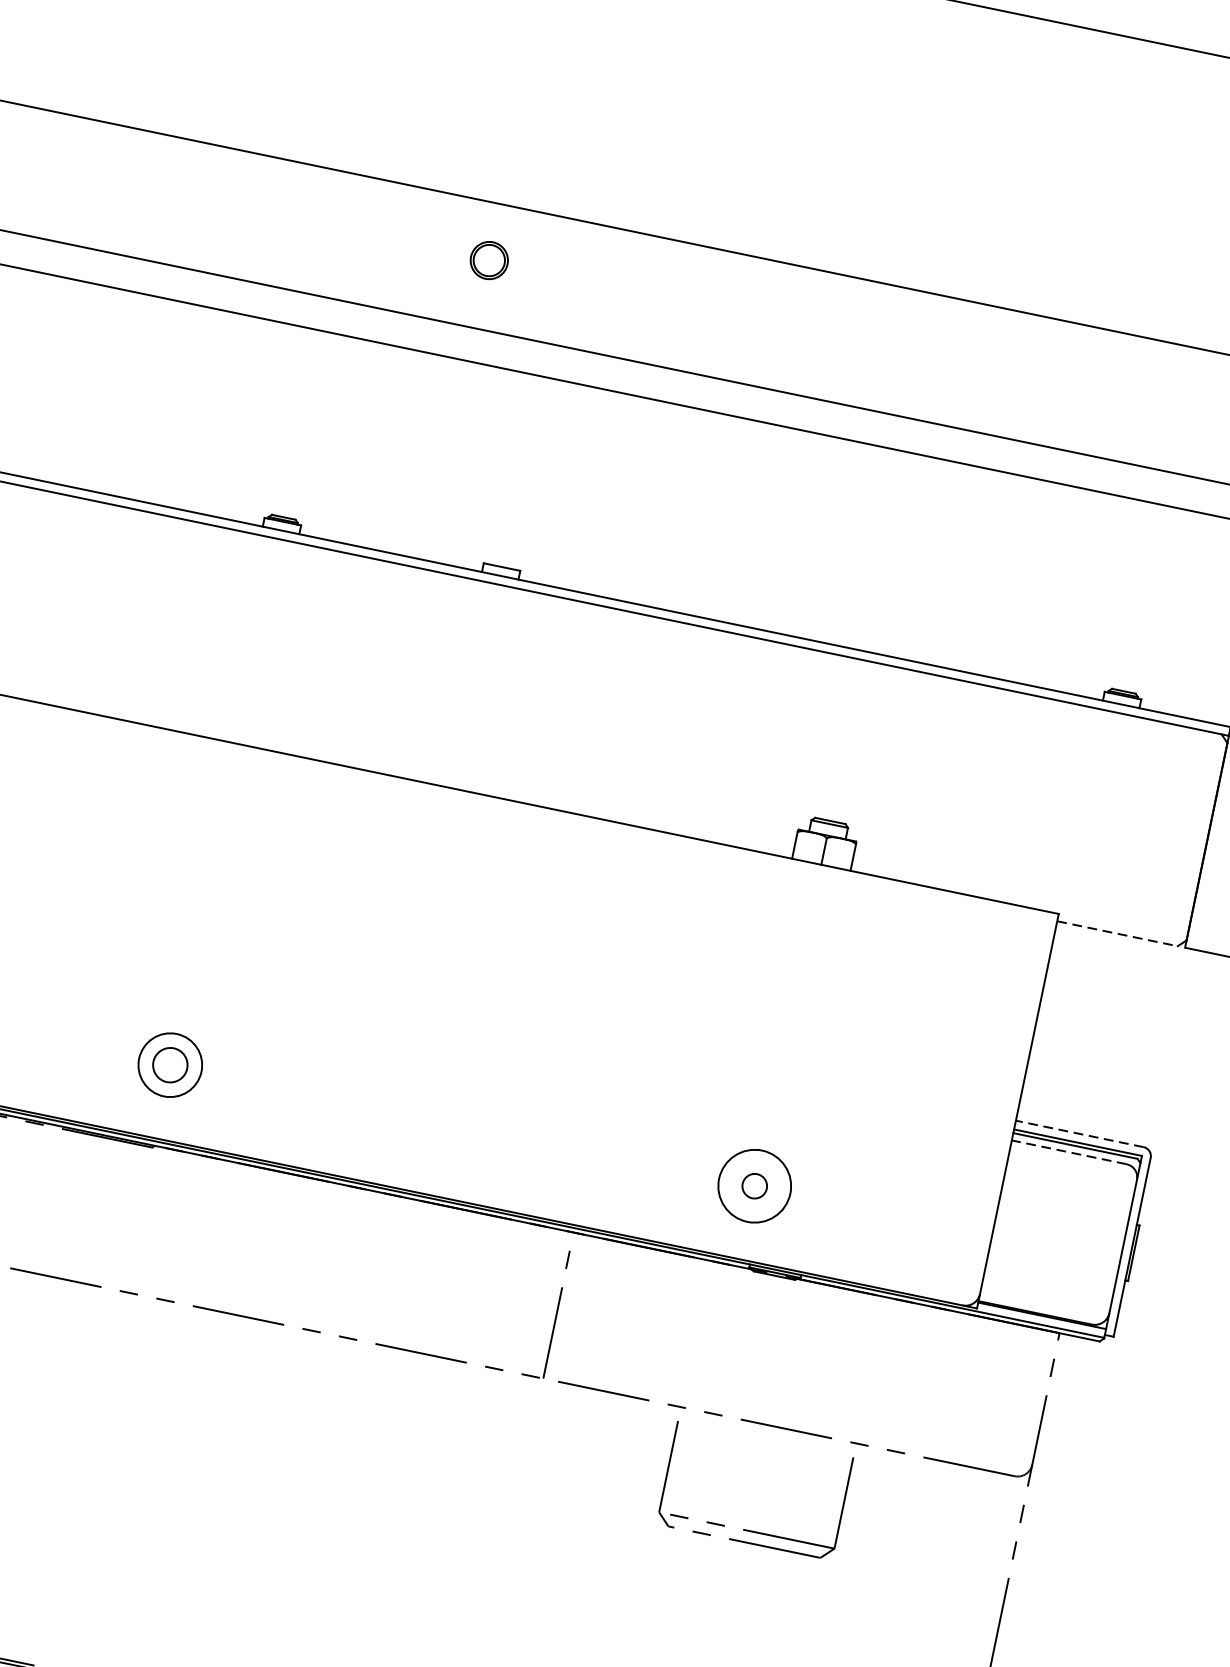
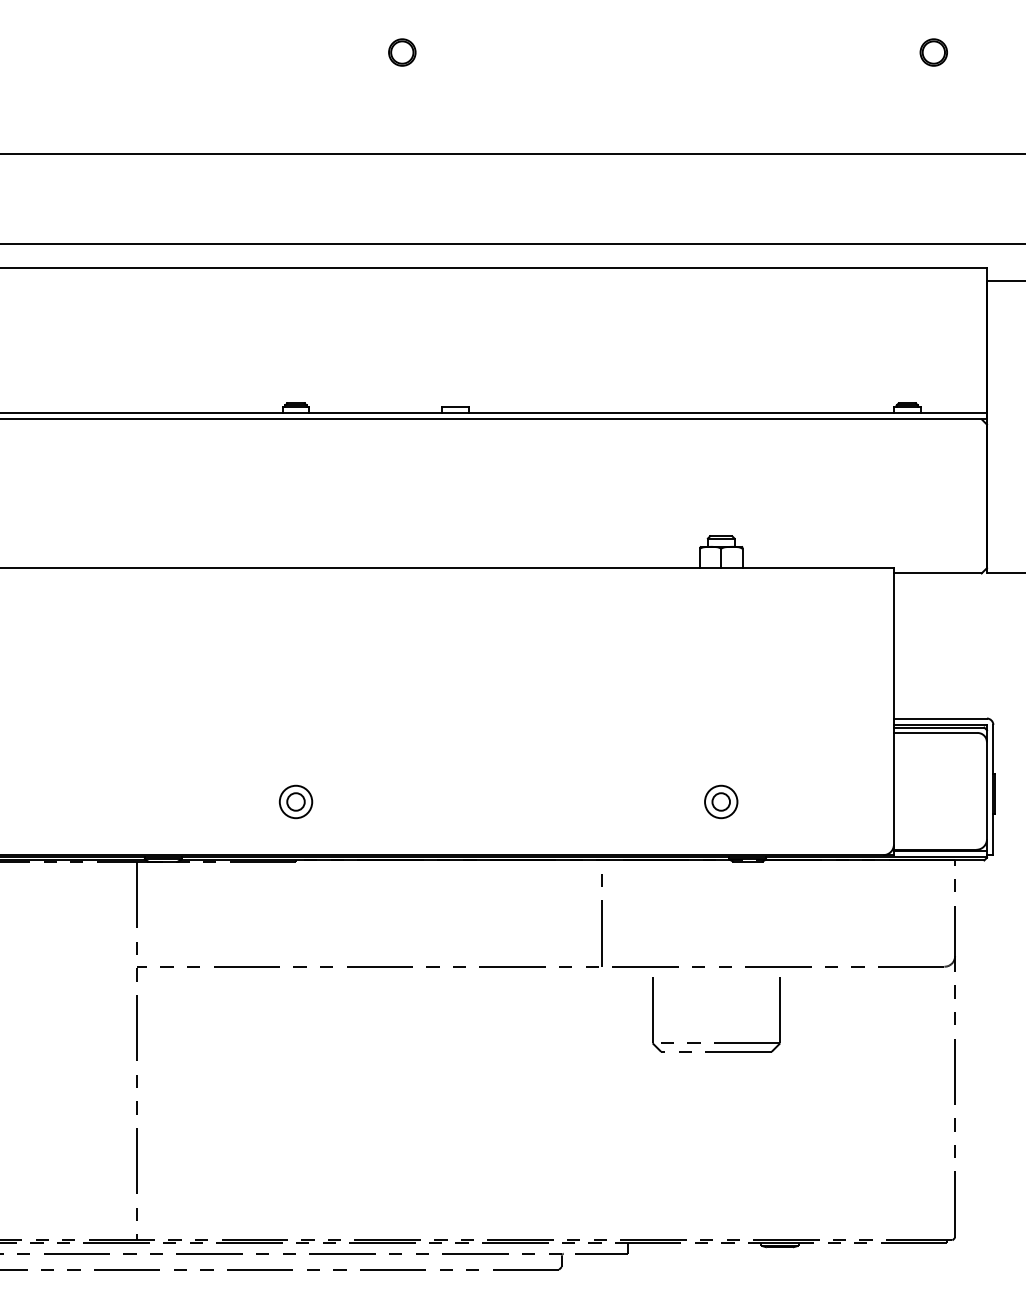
part: (489, 260) -> (402, 52), moved
line: (1117, 933) -> (937, 573), dashed -> solid
part: (169, 1064) -> (295, 801), size x0.71
line: (1078, 1133) -> (939, 718), dashed -> solid
line: (1069, 1151) -> (935, 732), dashed -> solid
circle: (755, 1185) -> (721, 801), size x0.62
part: (747, 1529) -> (716, 1042), moved

